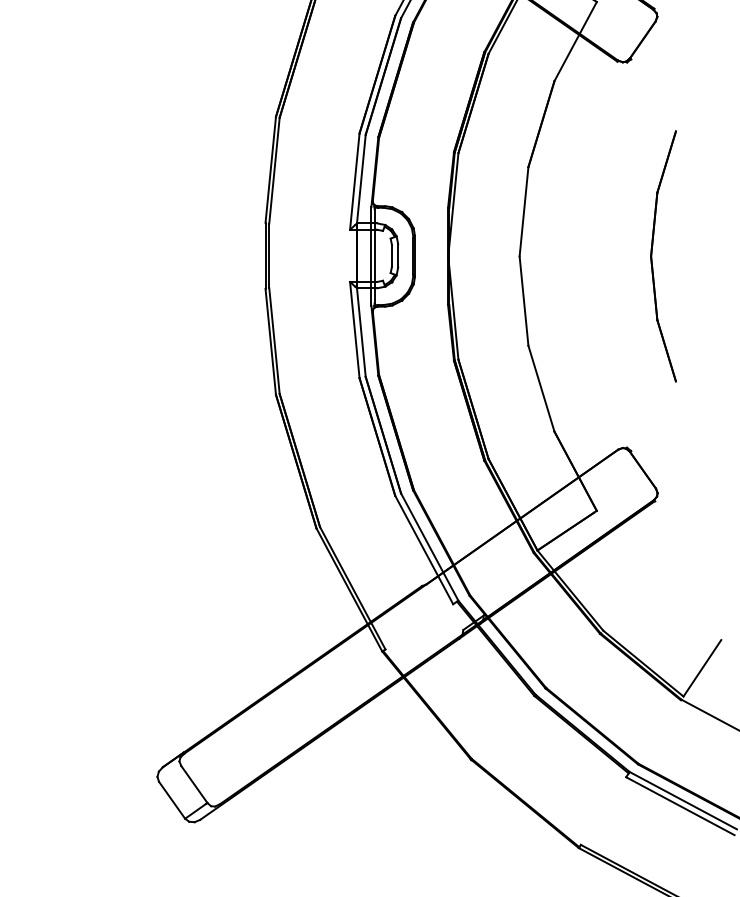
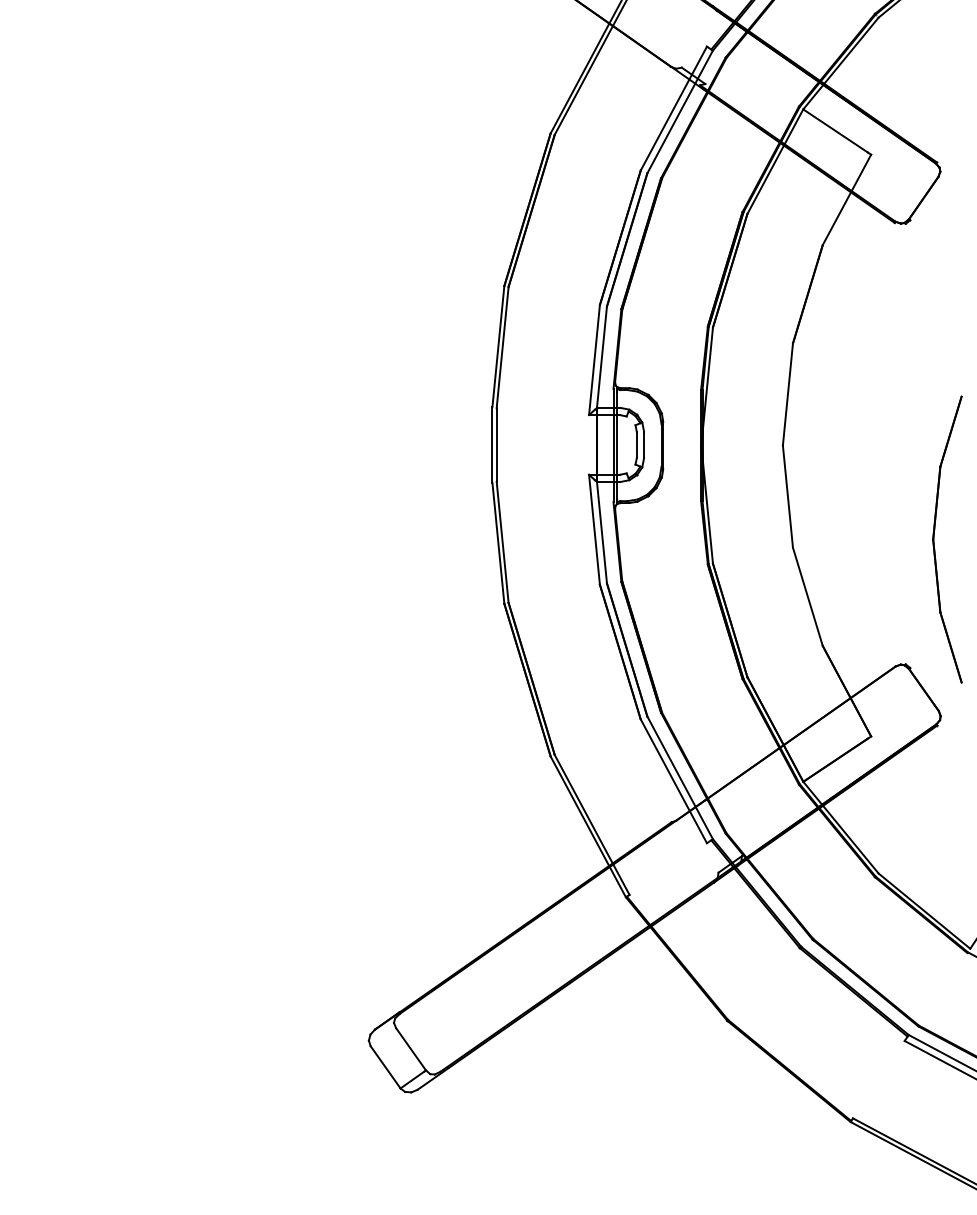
part: (652, 256) -> (934, 539), moved

